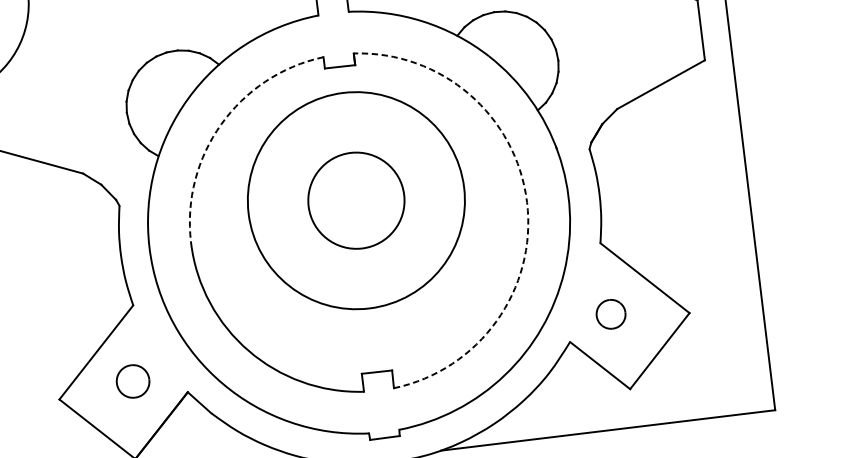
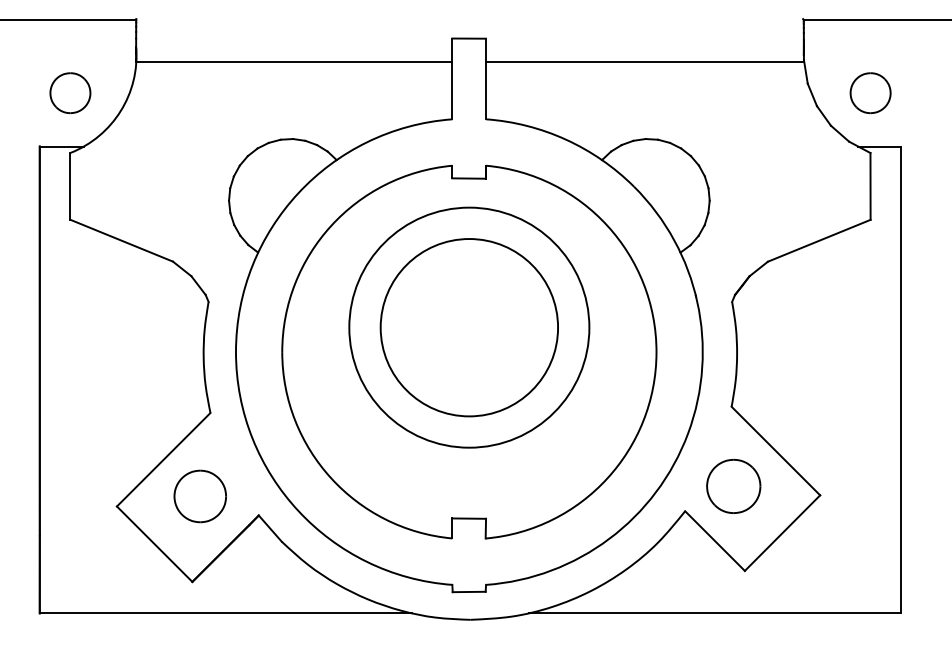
arc: (221, 123) -> (331, 225), dashed -> solid
circle: (356, 200) -> (469, 327), size x1.67
arc: (527, 202) -> (656, 352), dashed -> solid
part: (610, 313) -> (733, 485), size x1.67
part: (132, 381) -> (199, 496), size x1.43

